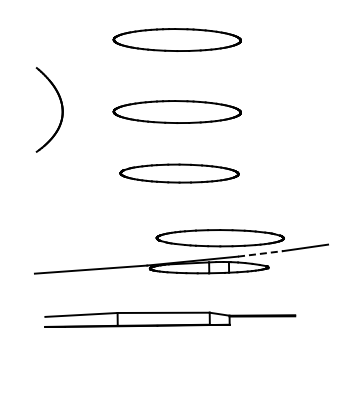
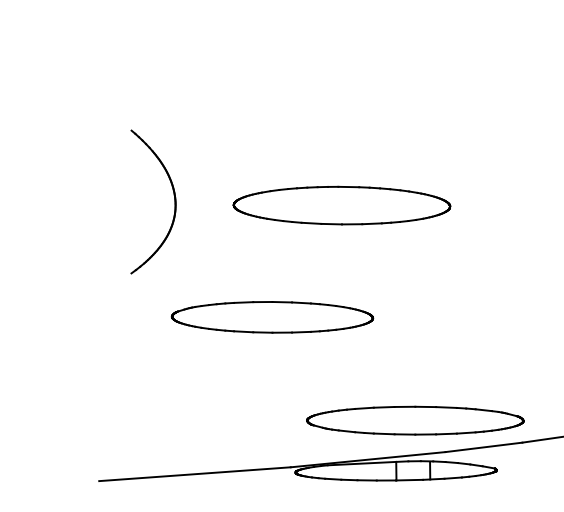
part: (176, 39) -> (340, 81), removed
part: (61, 109) -> (173, 201), moved
part: (179, 173) -> (272, 317), moved
line: (260, 253) -> (483, 446), dashed -> solid

